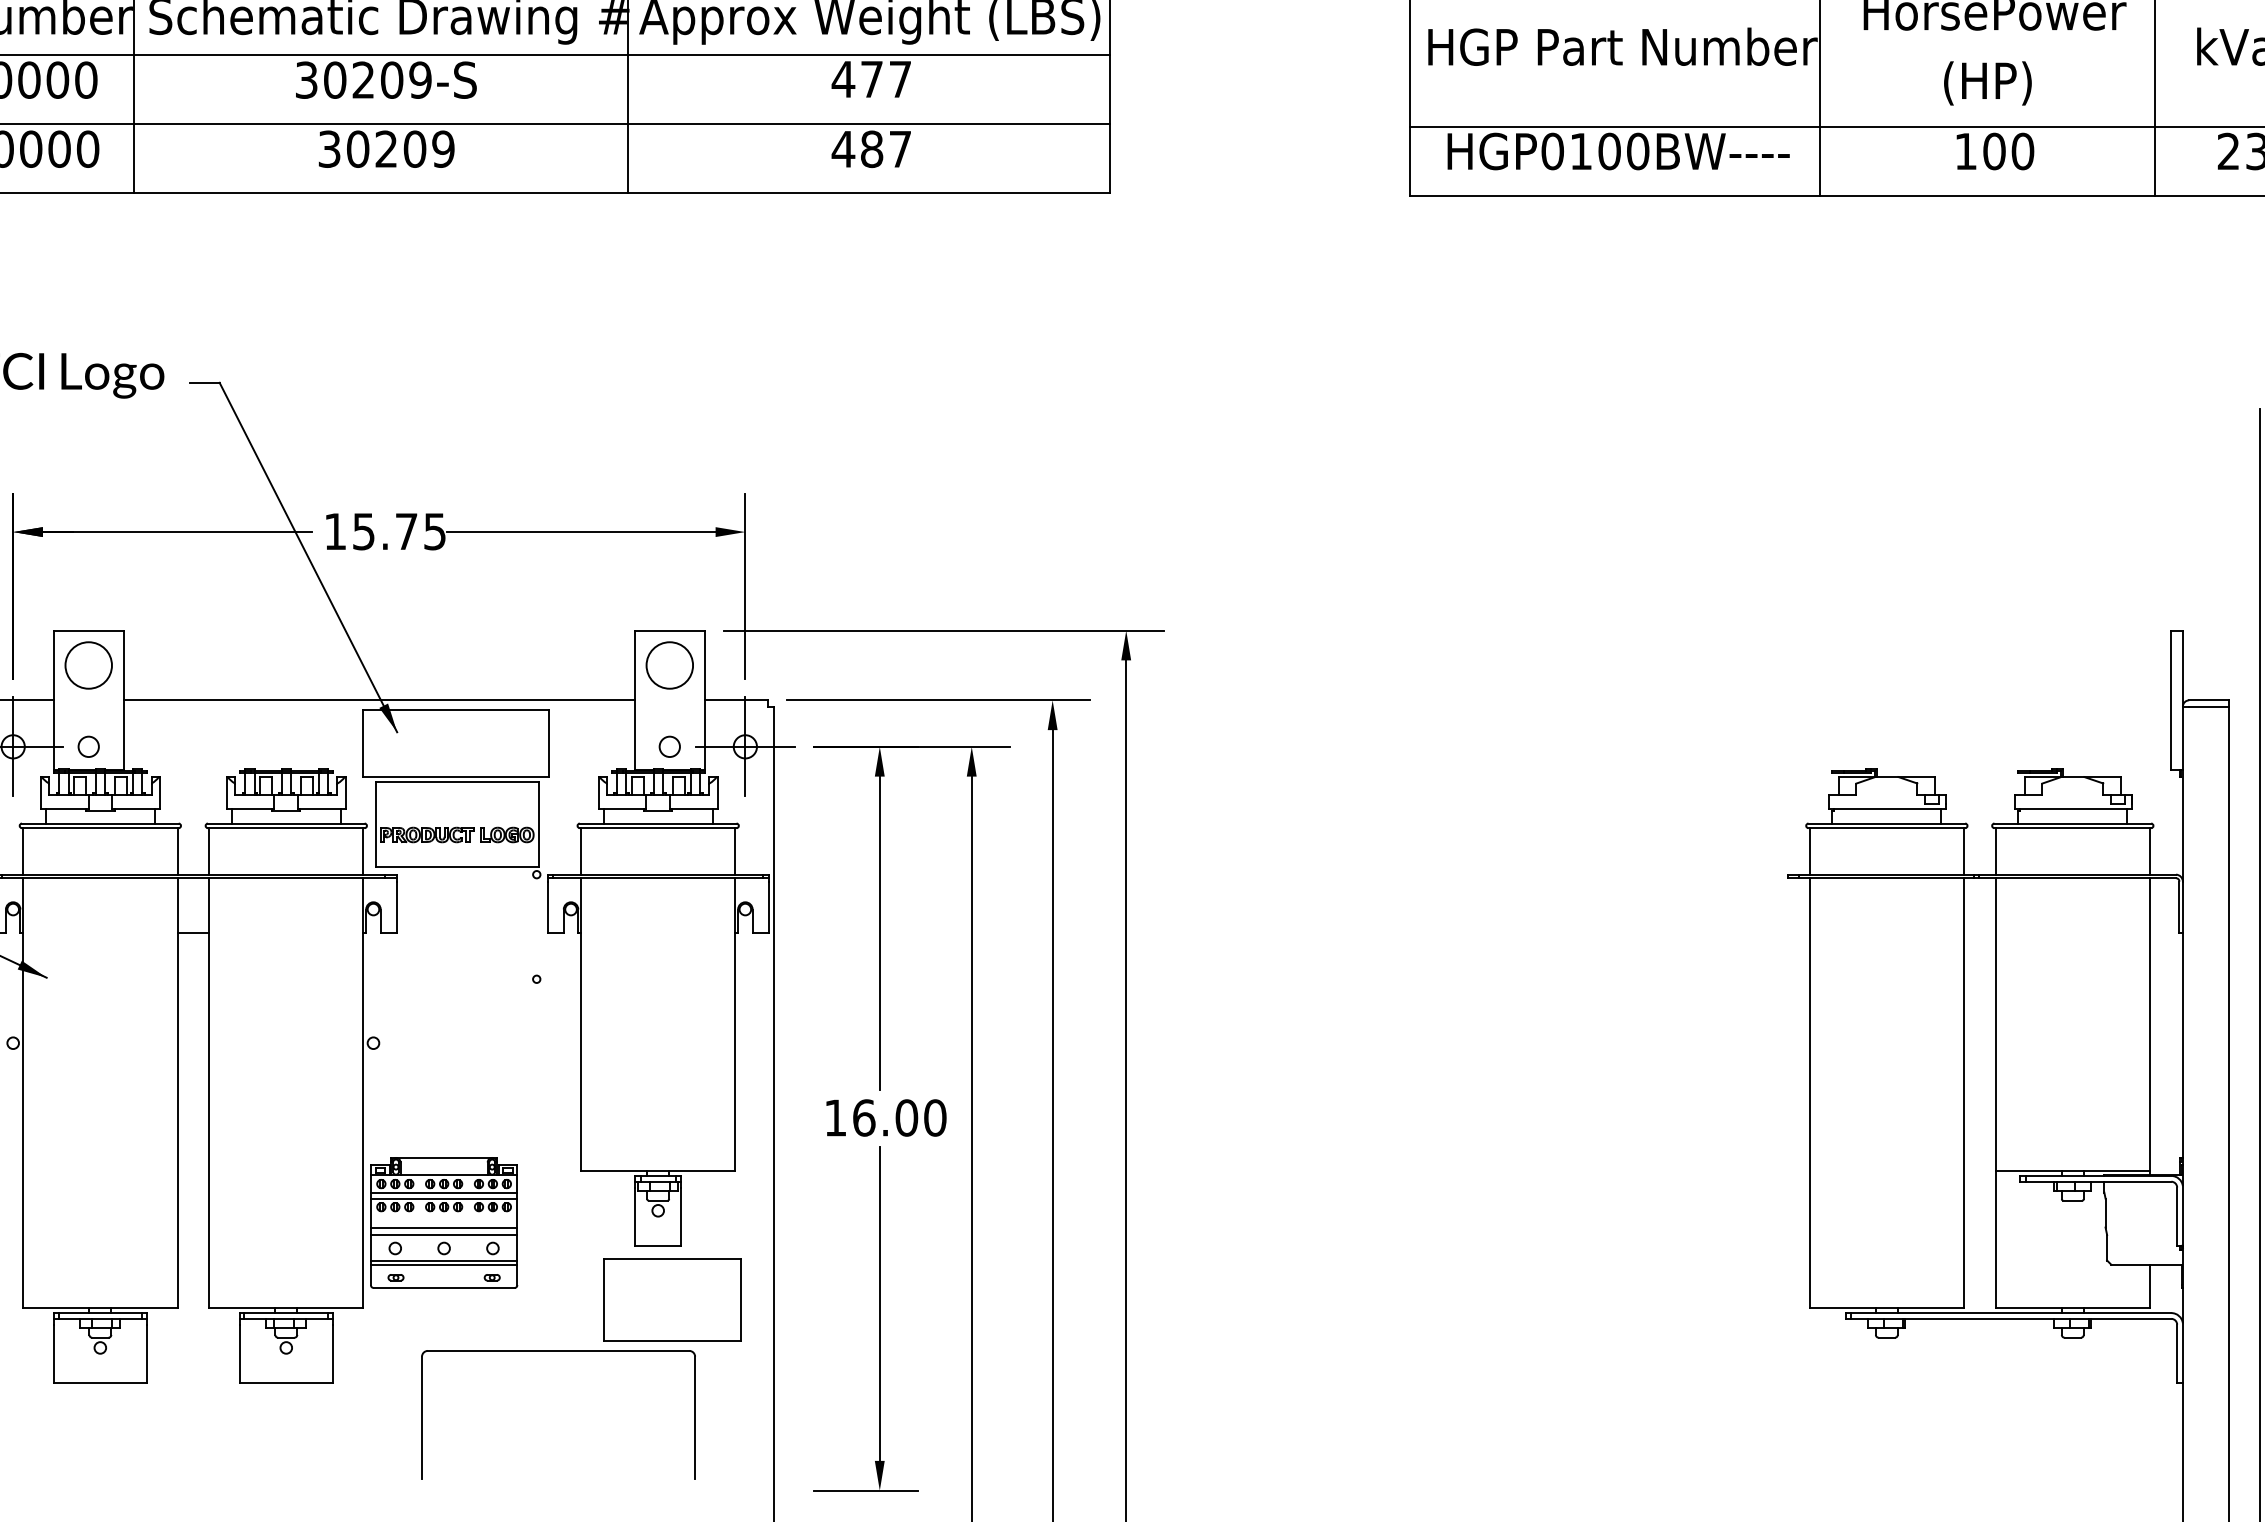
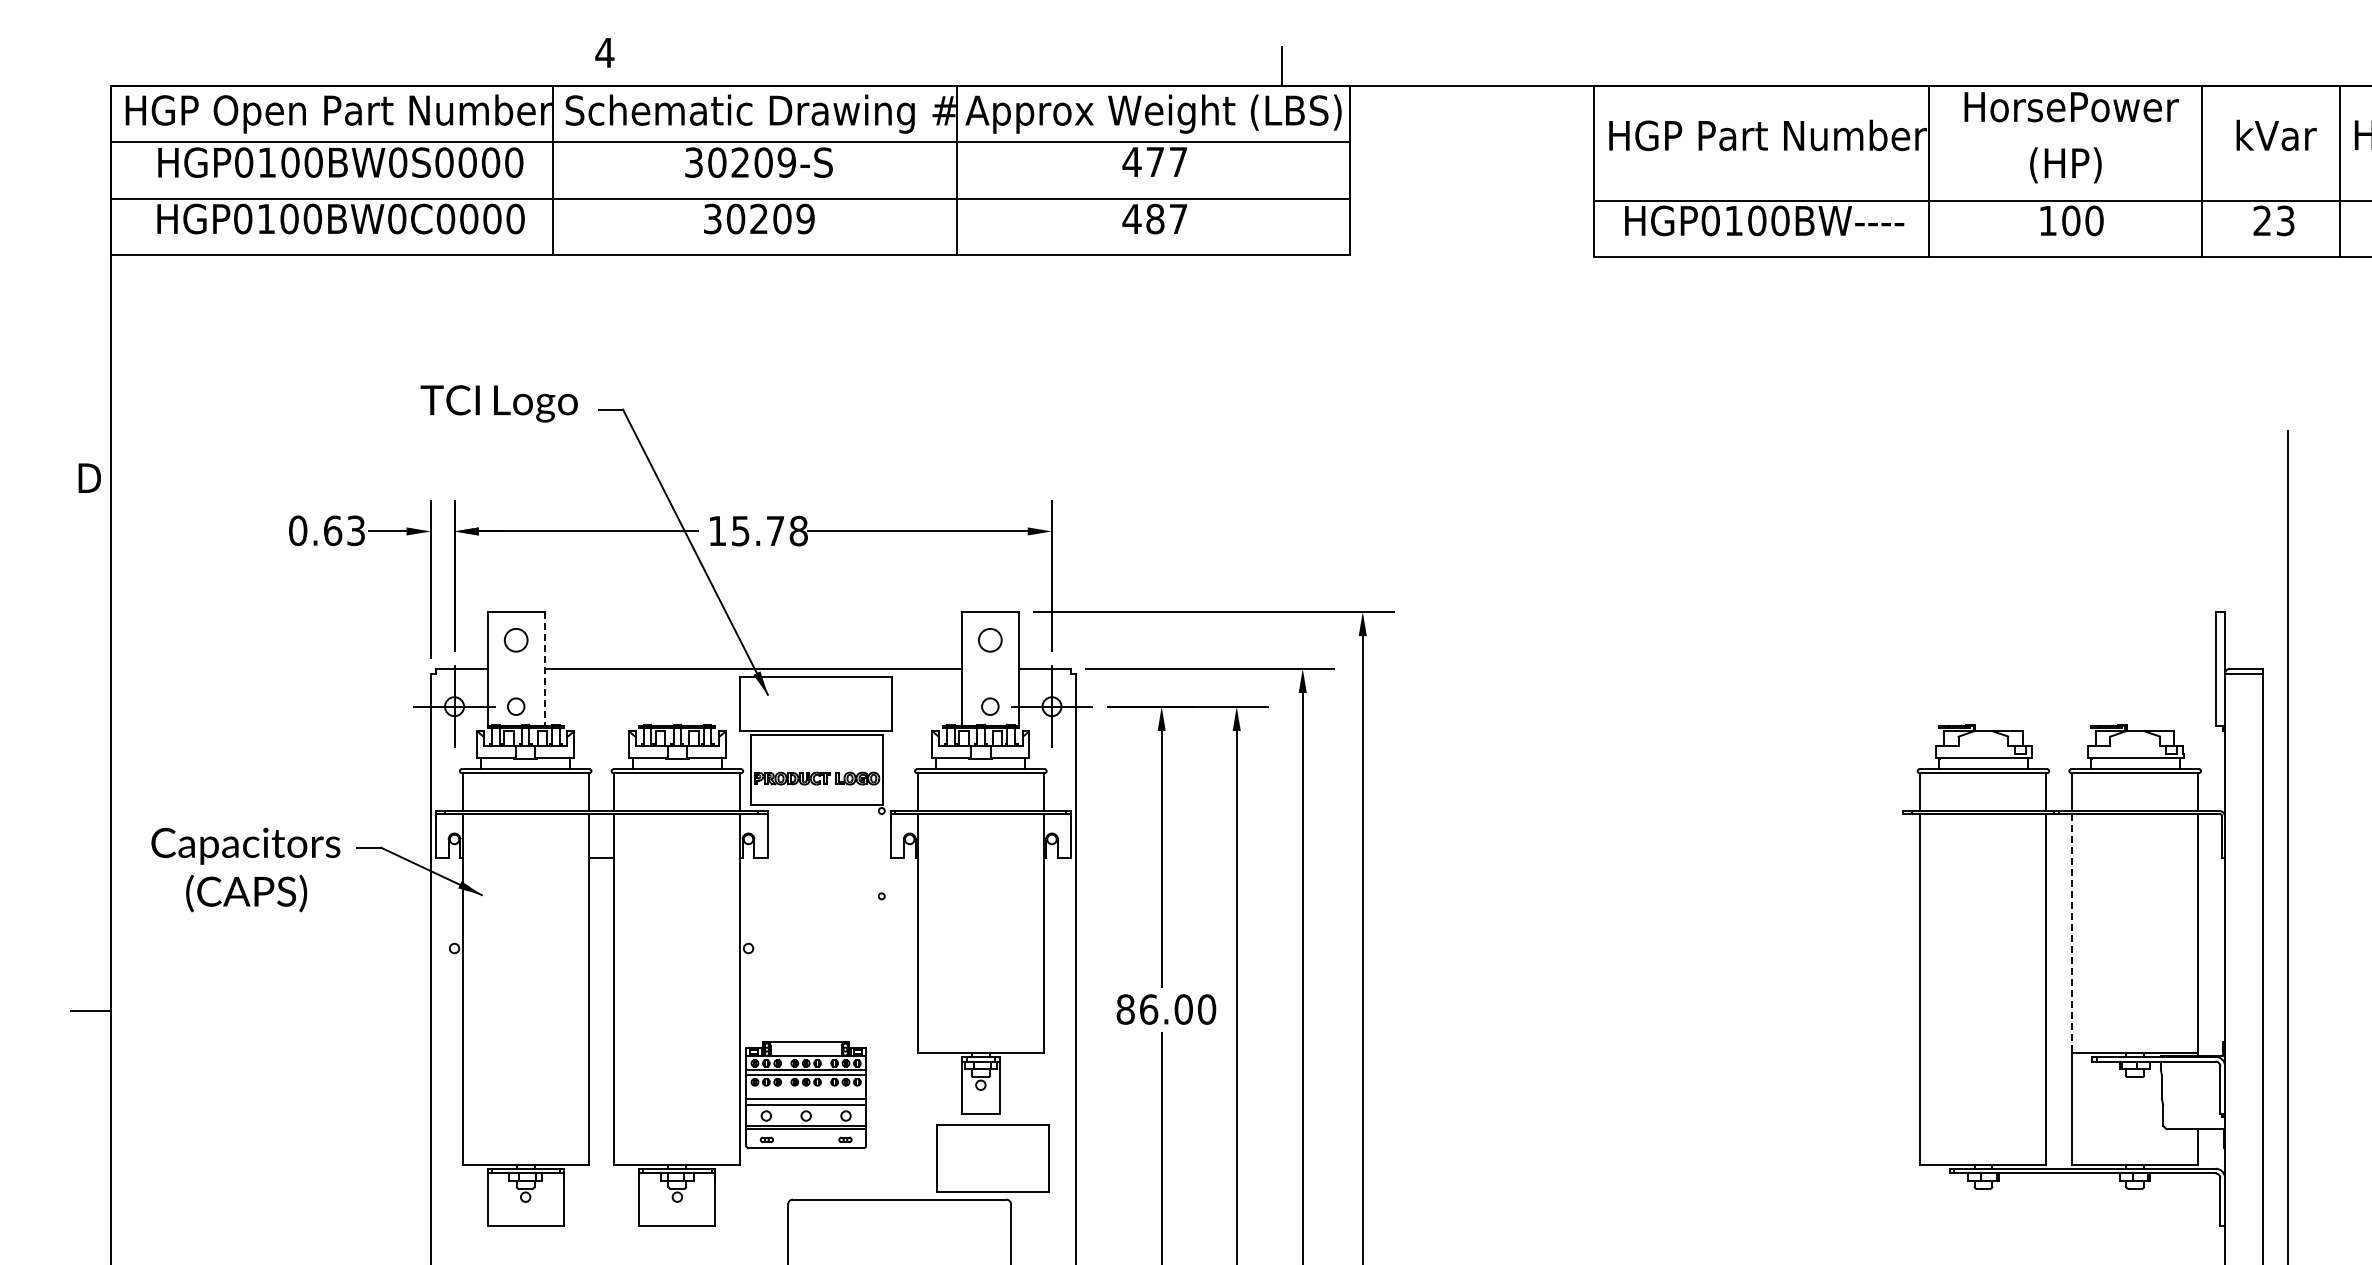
text: (434, 530) -> (798, 530), 15.75 -> 15.78
circle: (89, 665) -> (516, 640), size x0.6
circle: (669, 665) -> (990, 640), size x0.6
line: (123, 700) -> (544, 668), solid -> dashed
line: (1995, 1024) -> (2072, 933), solid -> dashed
text: (835, 1117) -> (1125, 1009), 16.00 -> 86.00

